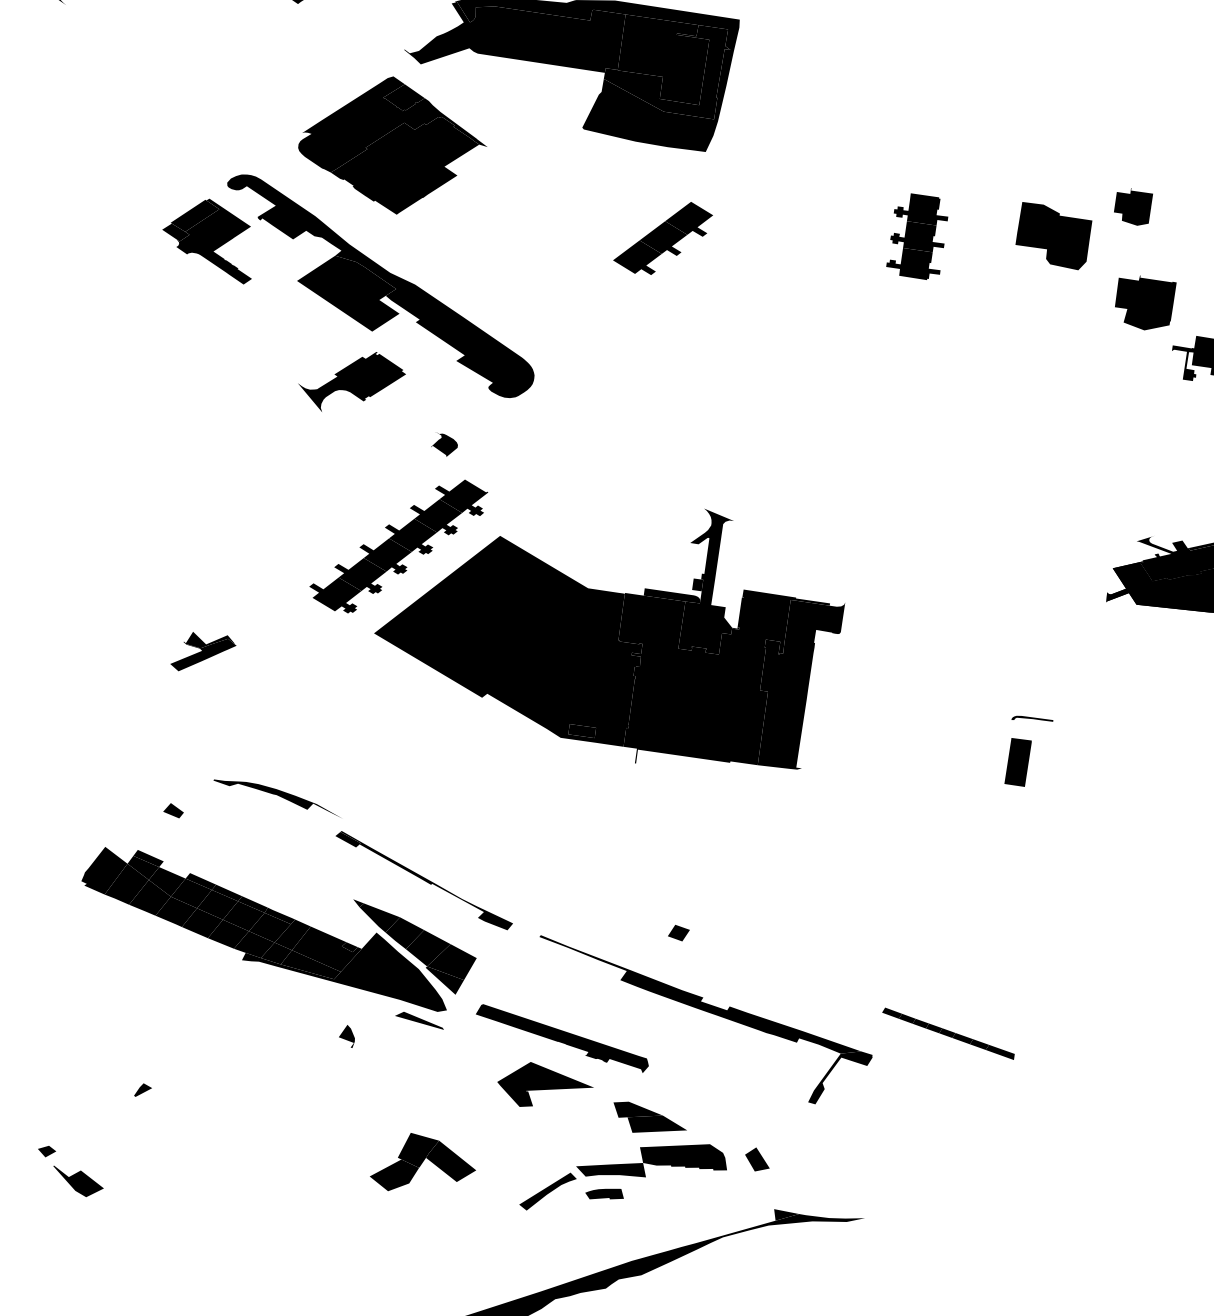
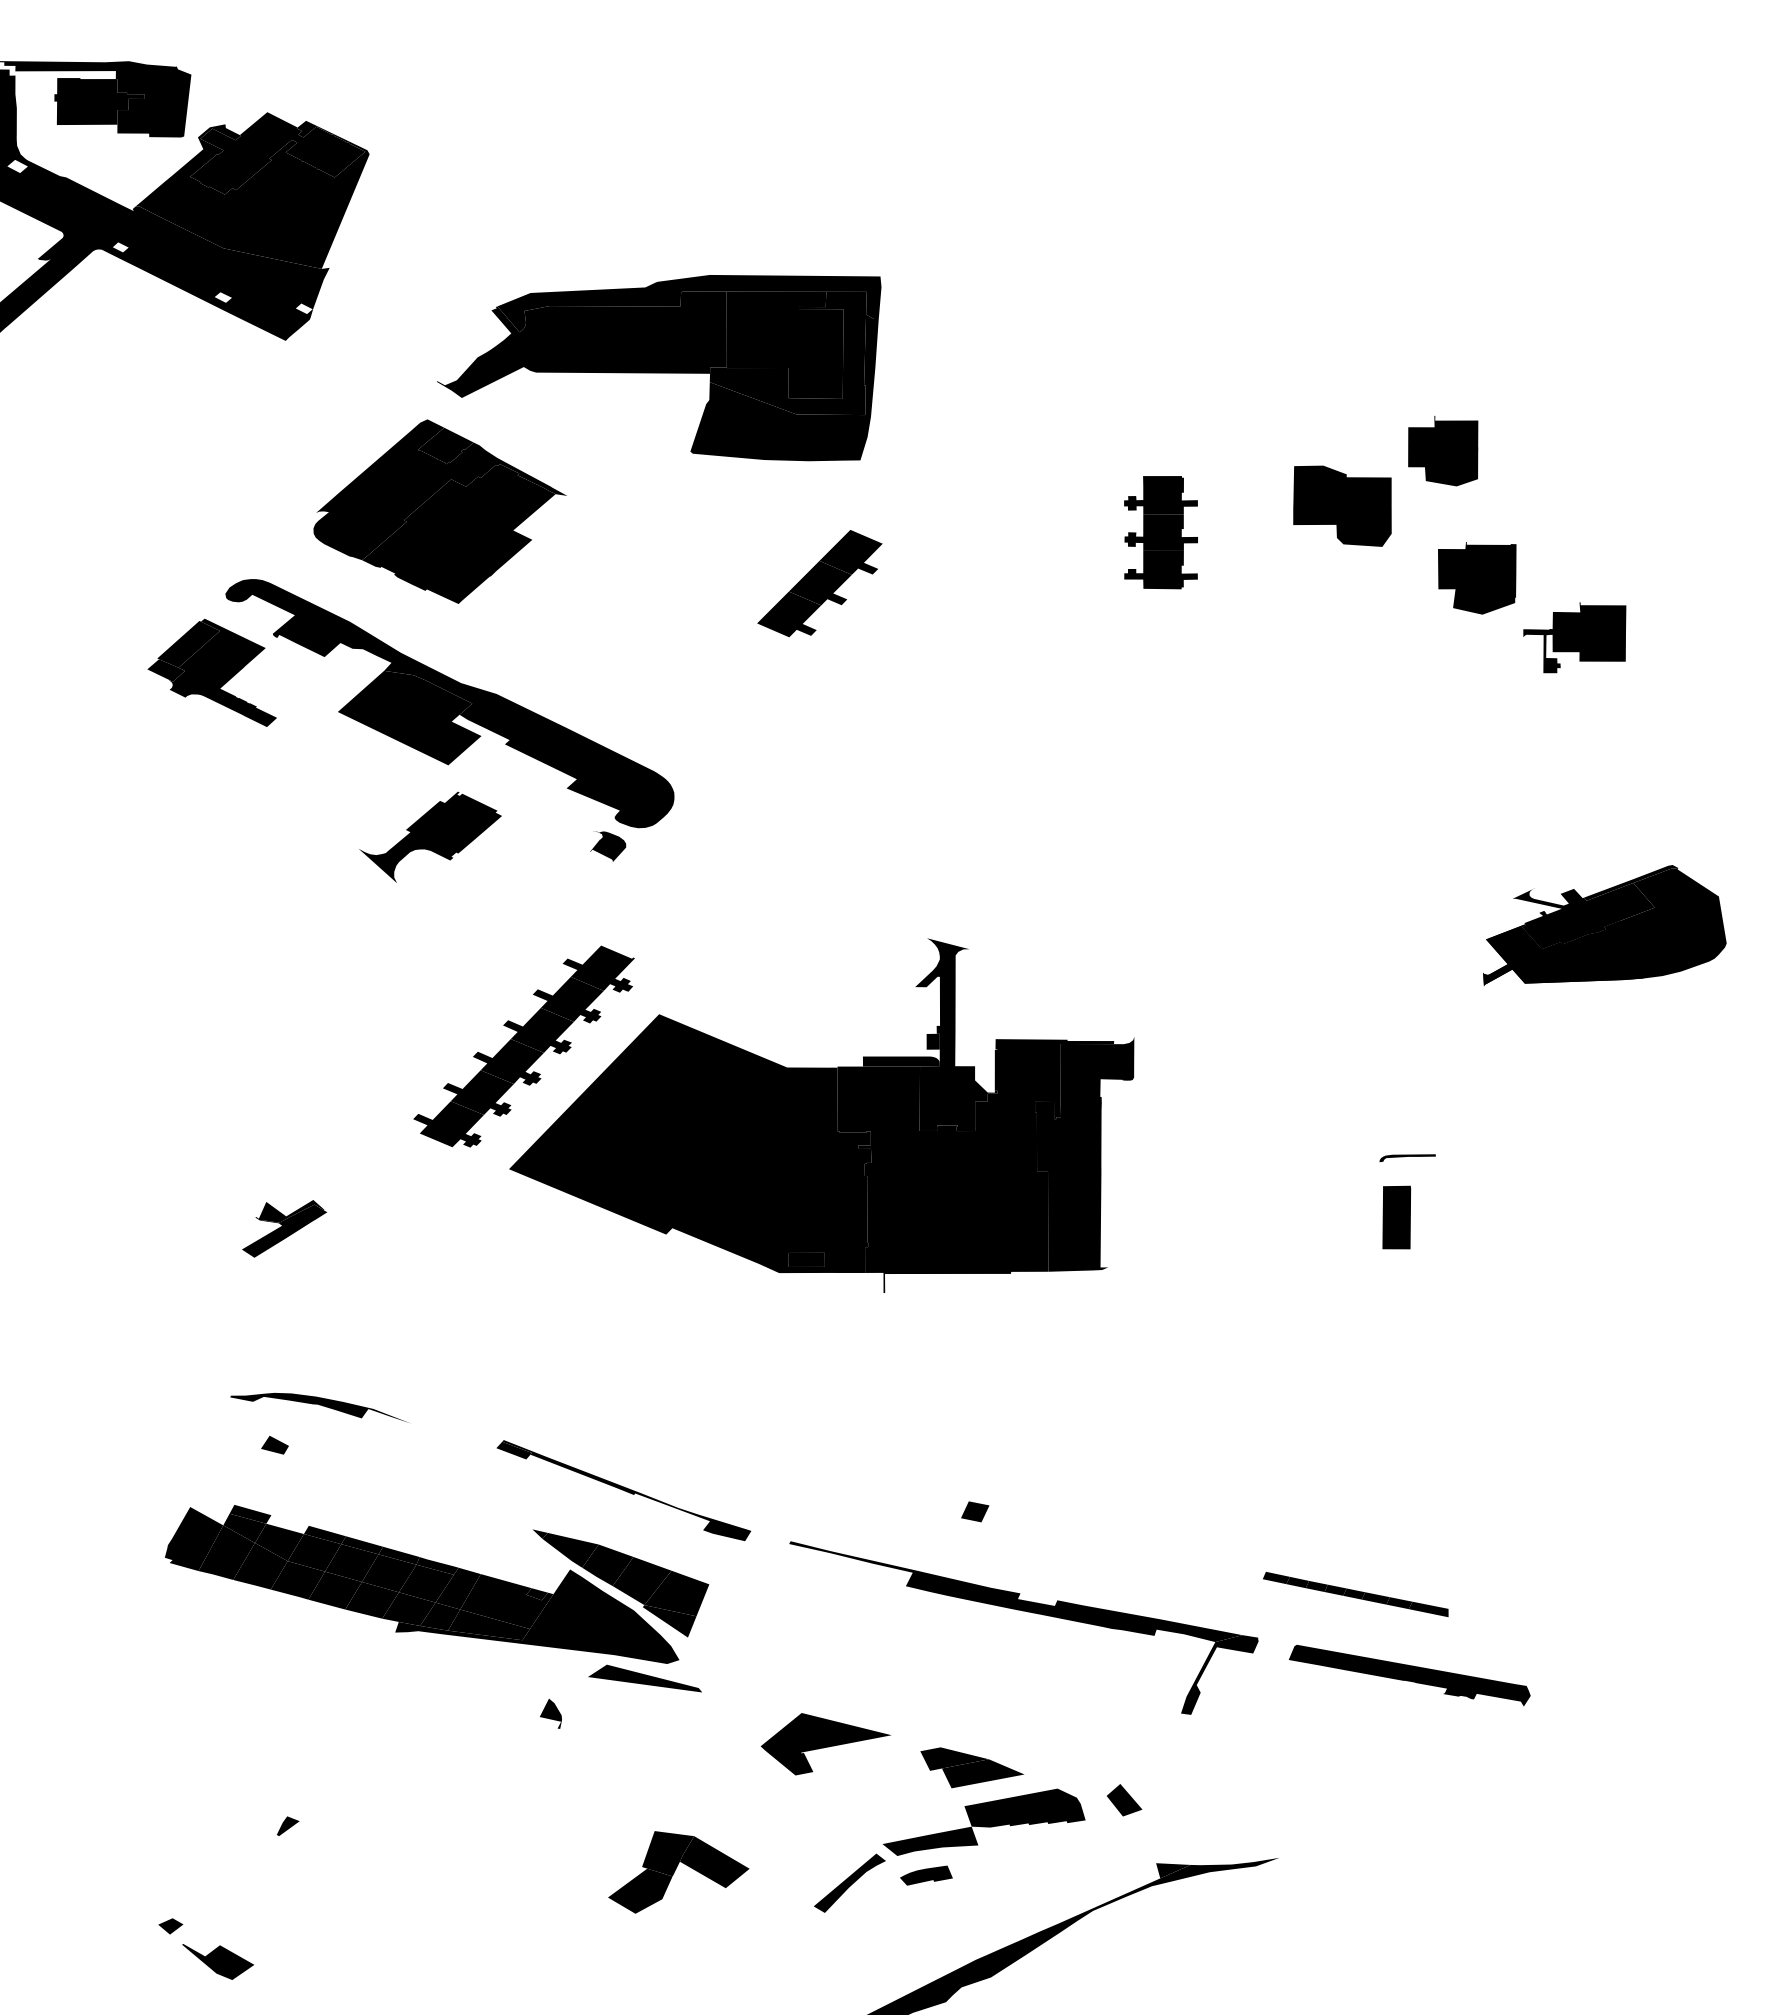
part: (1133, 206) -> (1443, 451), size x1.43
part: (444, 445) -> (608, 846), moved
part: (277, 797) -> (319, 1407), moved
part: (419, 1020) -> (644, 1678), size x1.67
part: (562, 1038) -> (1409, 1675), moved

